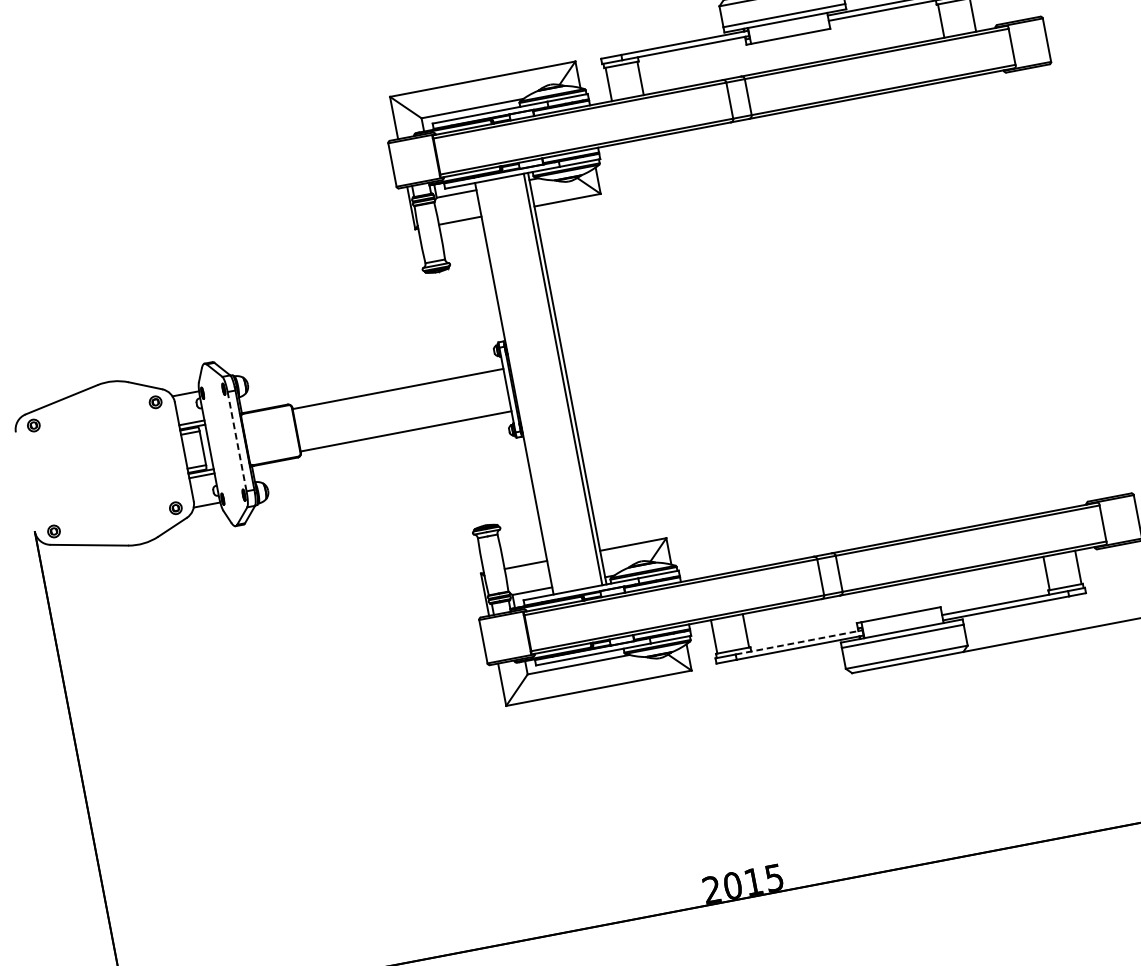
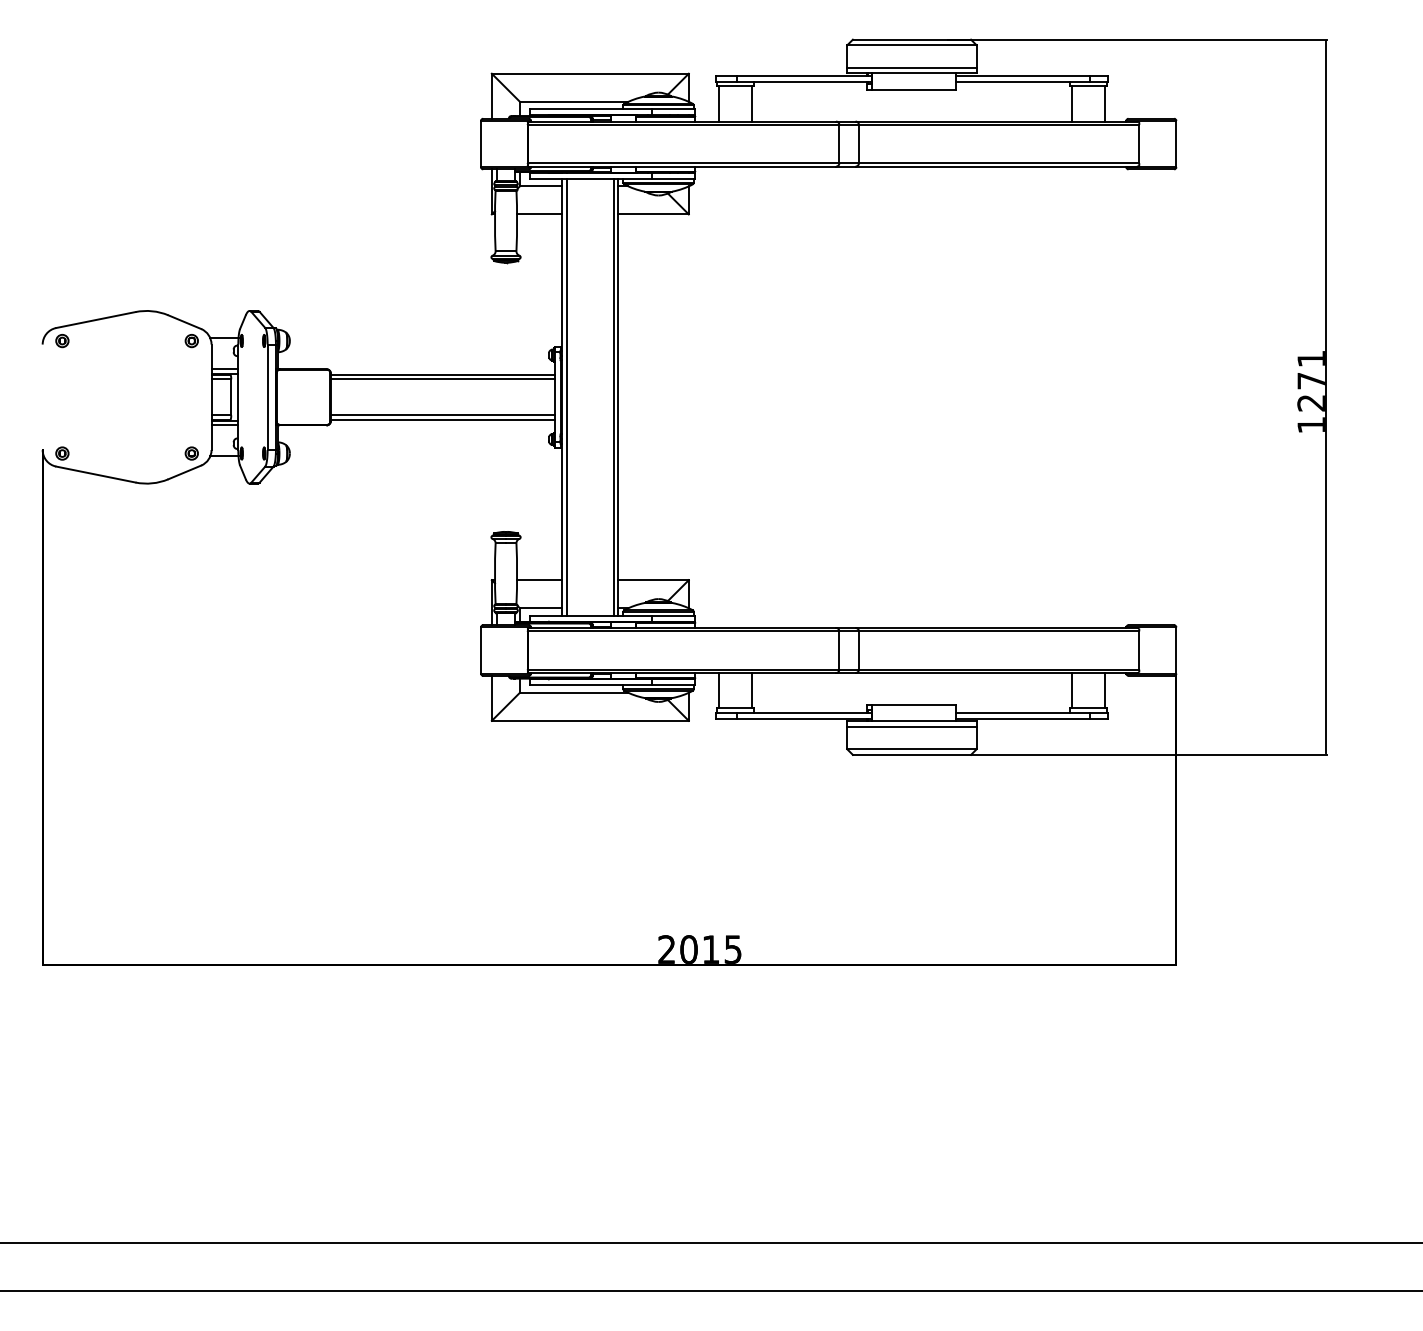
line: (518, 387) -> (566, 396), added
line: (398, 393) -> (442, 379), added
line: (404, 427) -> (442, 415), added
line: (237, 441) -> (267, 397), dashed -> solid
line: (799, 641) -> (805, 712), dashed -> solid

